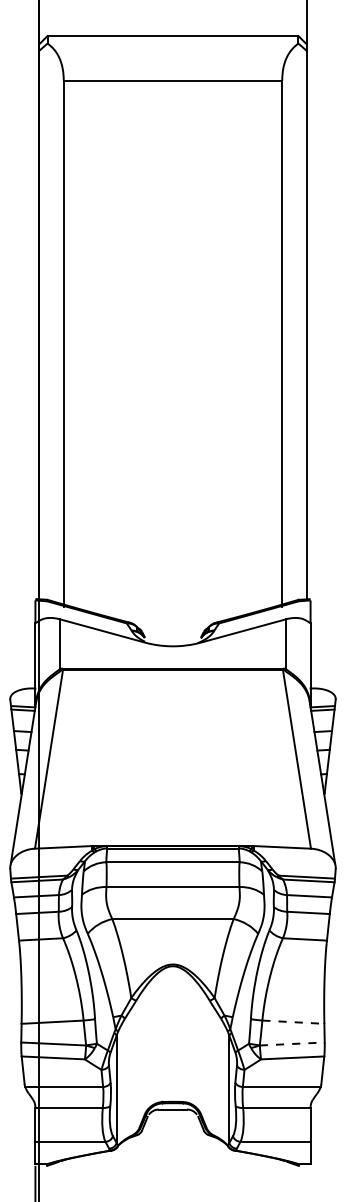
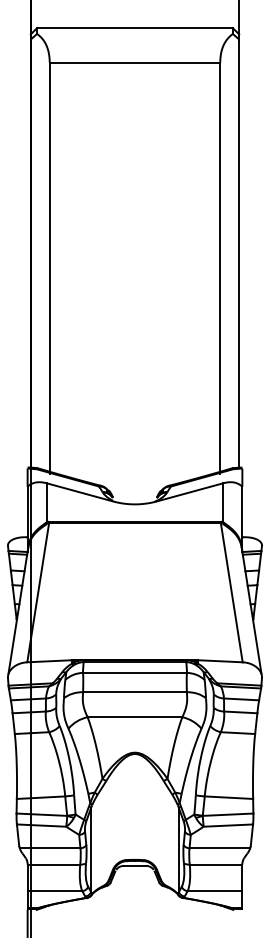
line: (293, 1022) -> (229, 797), dashed -> solid
line: (292, 1043) -> (228, 814), dashed -> solid

